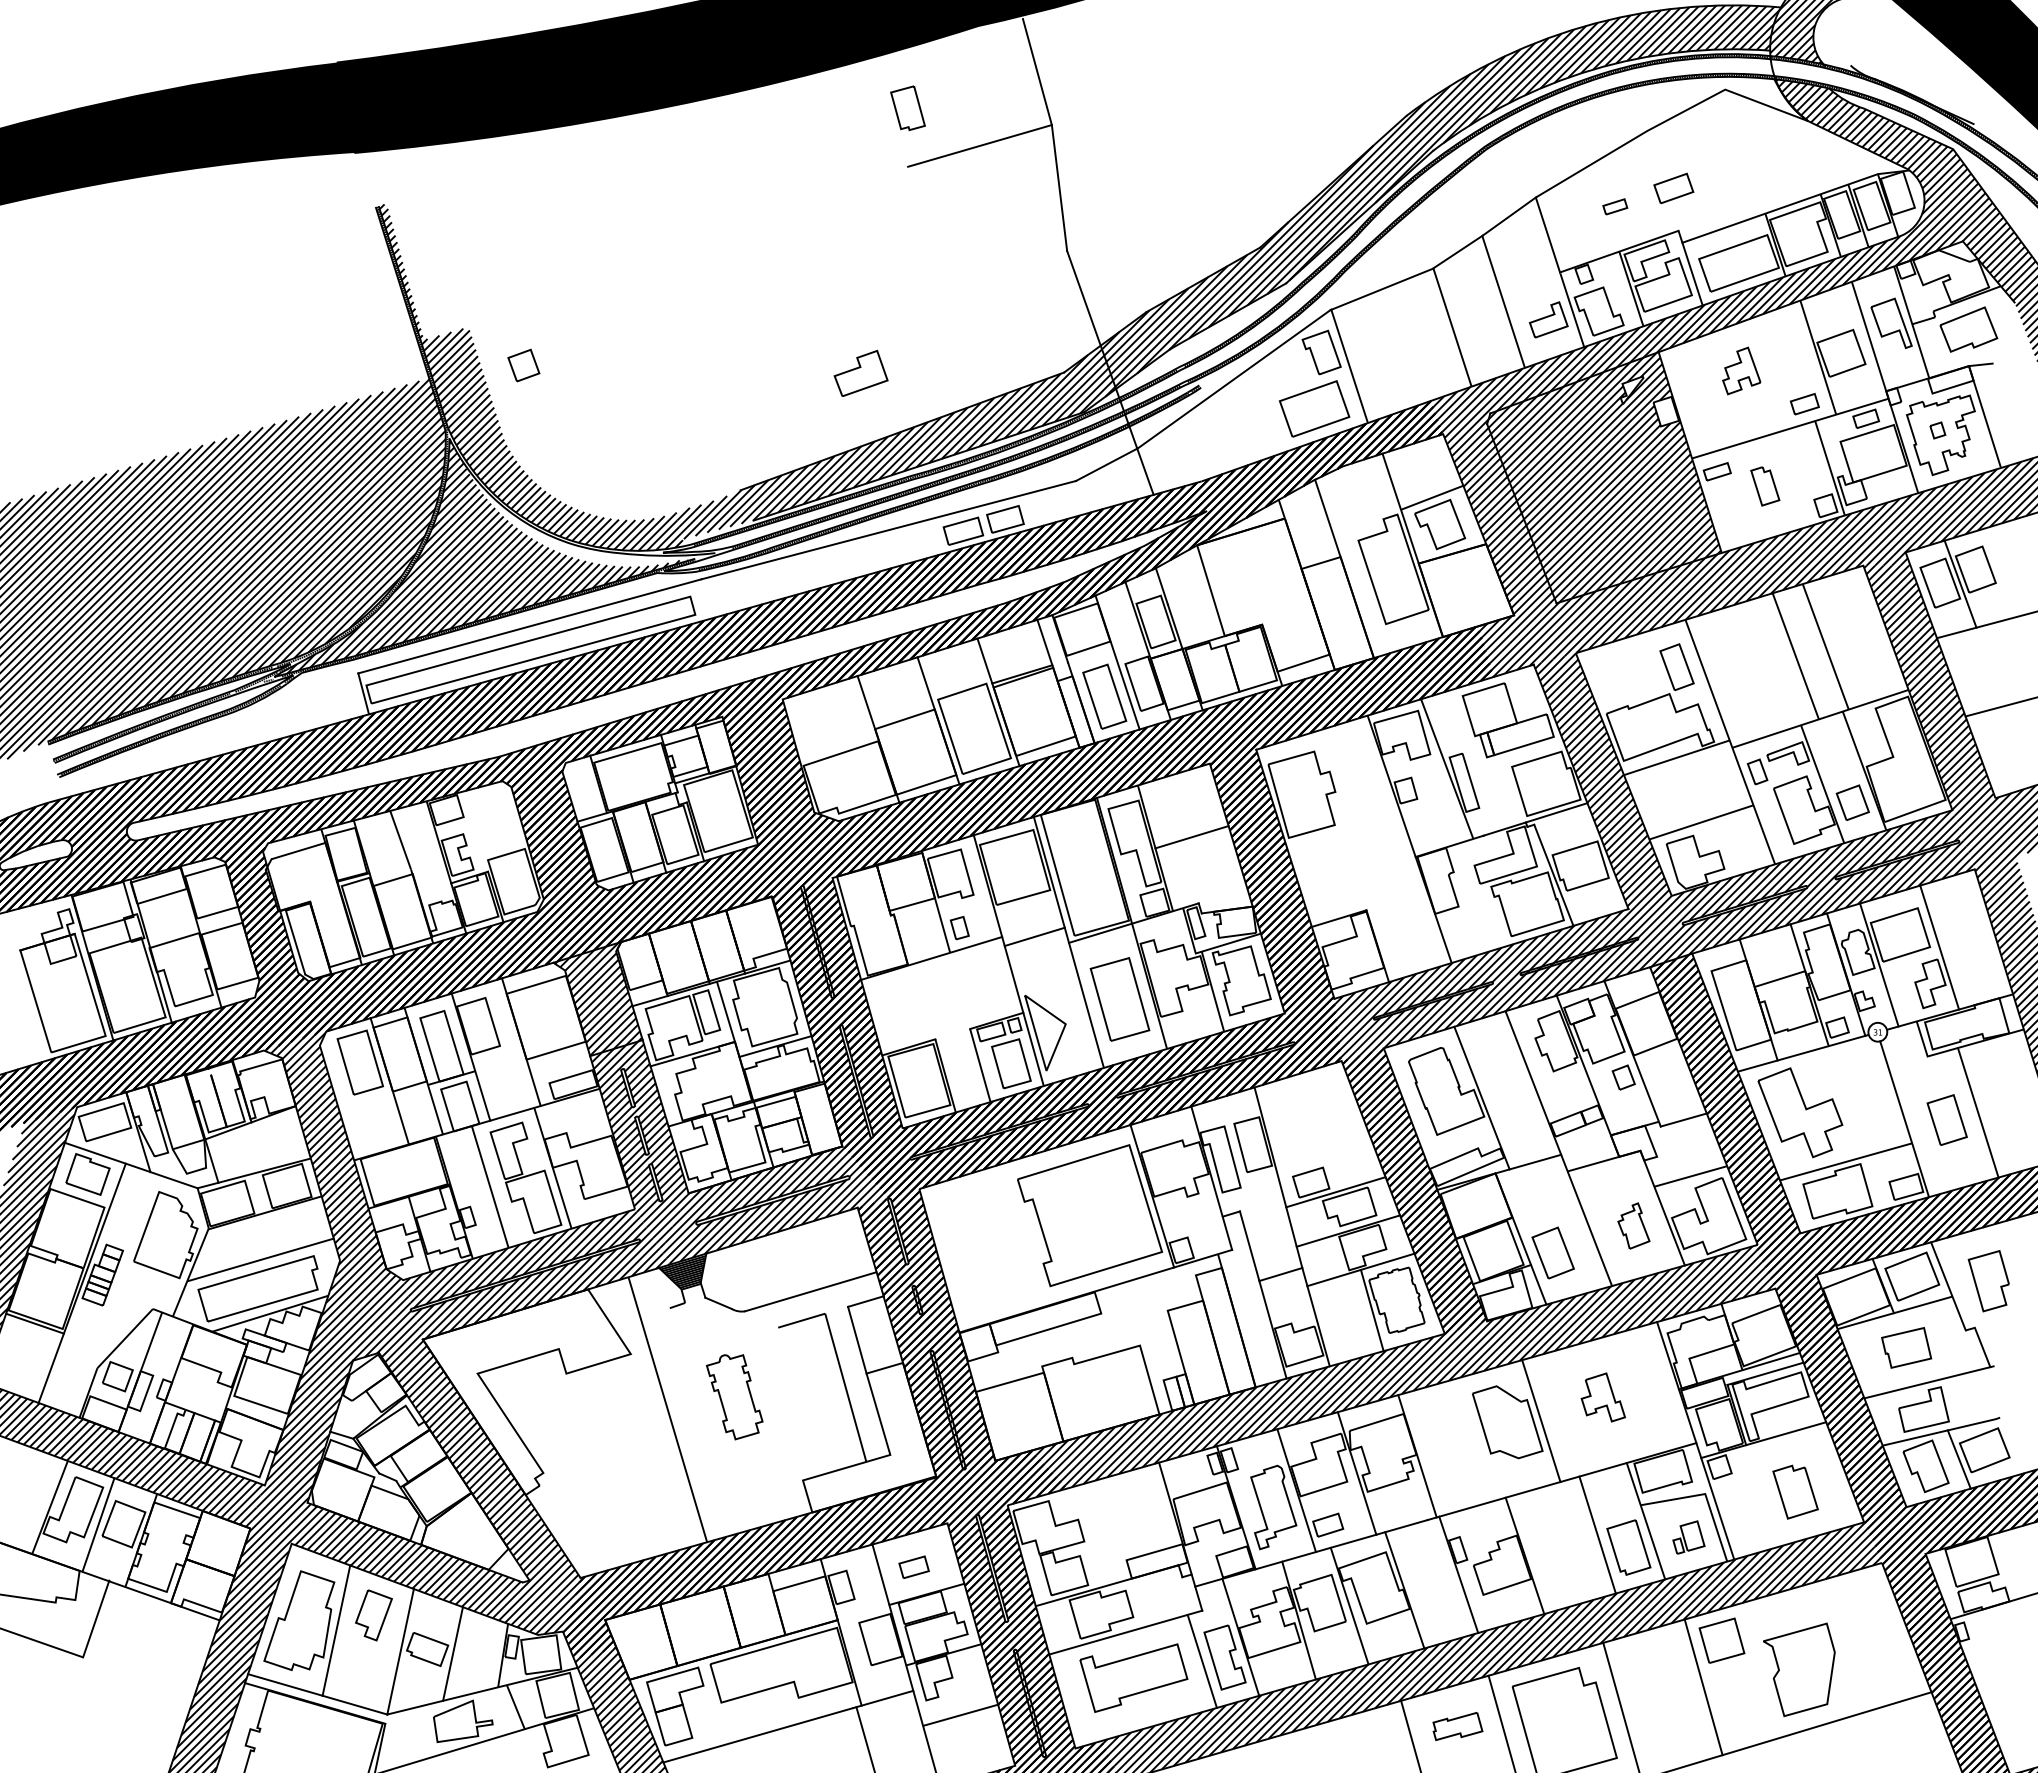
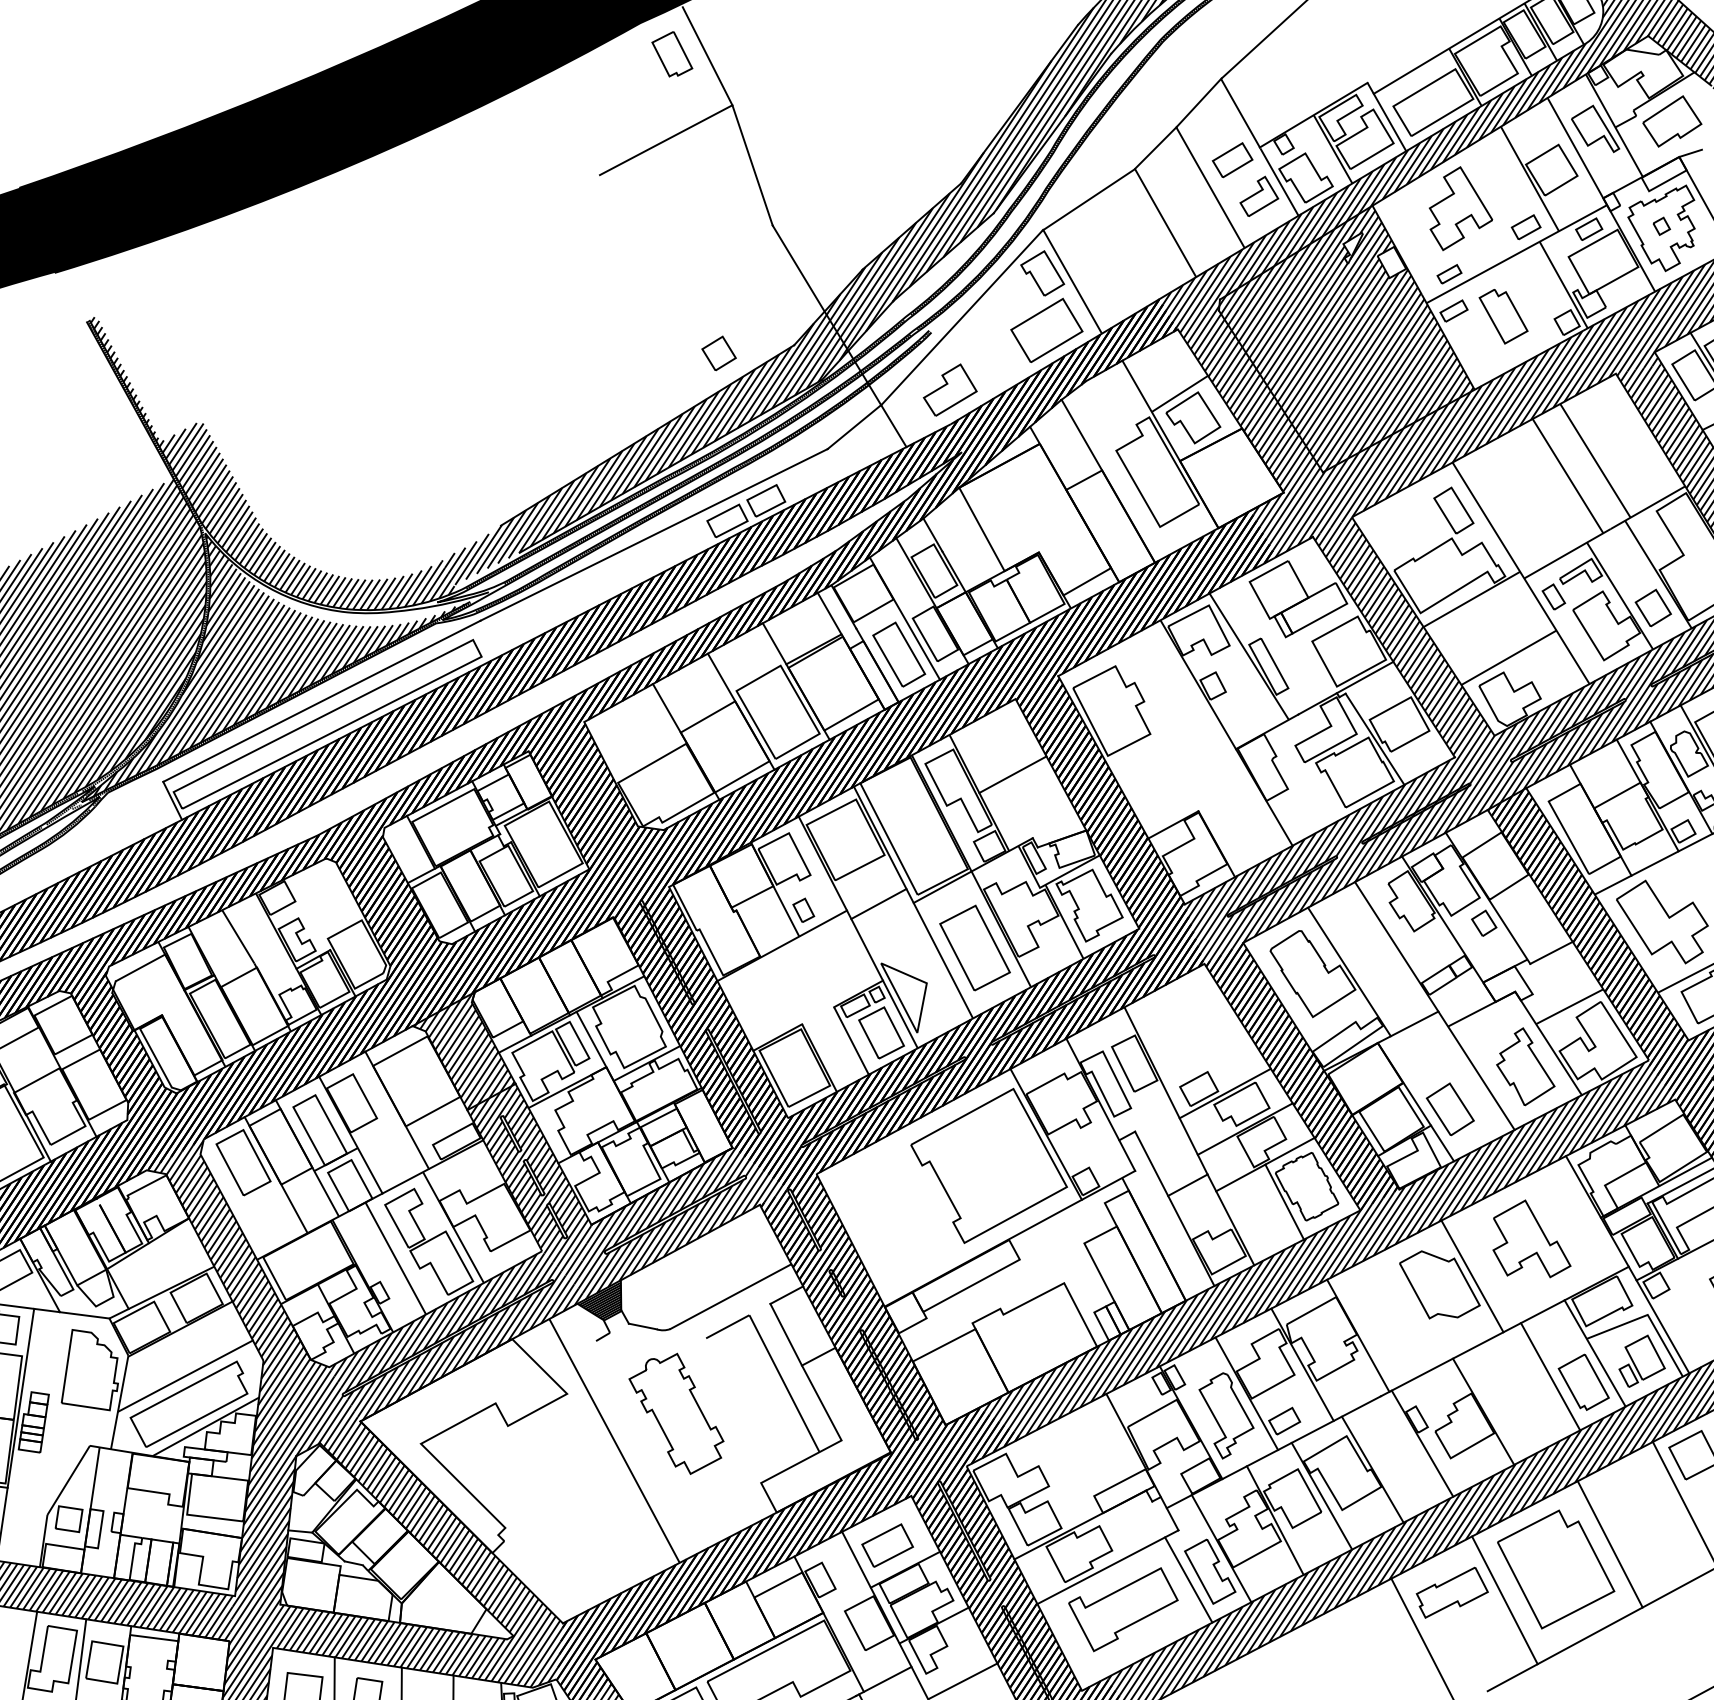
part: (907, 108) -> (671, 54), moved
part: (1673, 188) -> (1232, 160), moved
part: (1615, 206) -> (1449, 273), moved
part: (523, 365) -> (718, 353), moved
part: (1741, 370) -> (1457, 207), size x1.67
part: (860, 372) -> (948, 389), moved
part: (1765, 486) -> (1504, 315), size x1.43
part: (1633, 1225) -> (1523, 1066), size x1.67
part: (734, 1397) -> (677, 1415), size x1.43
part: (1603, 1397) -> (1528, 1240), size x1.67
part: (1688, 1537) -> (1640, 1360), size x1.43
part: (913, 1567) -> (886, 1546), size x1.67
part: (1457, 1726) -> (1451, 1592), size x1.43

